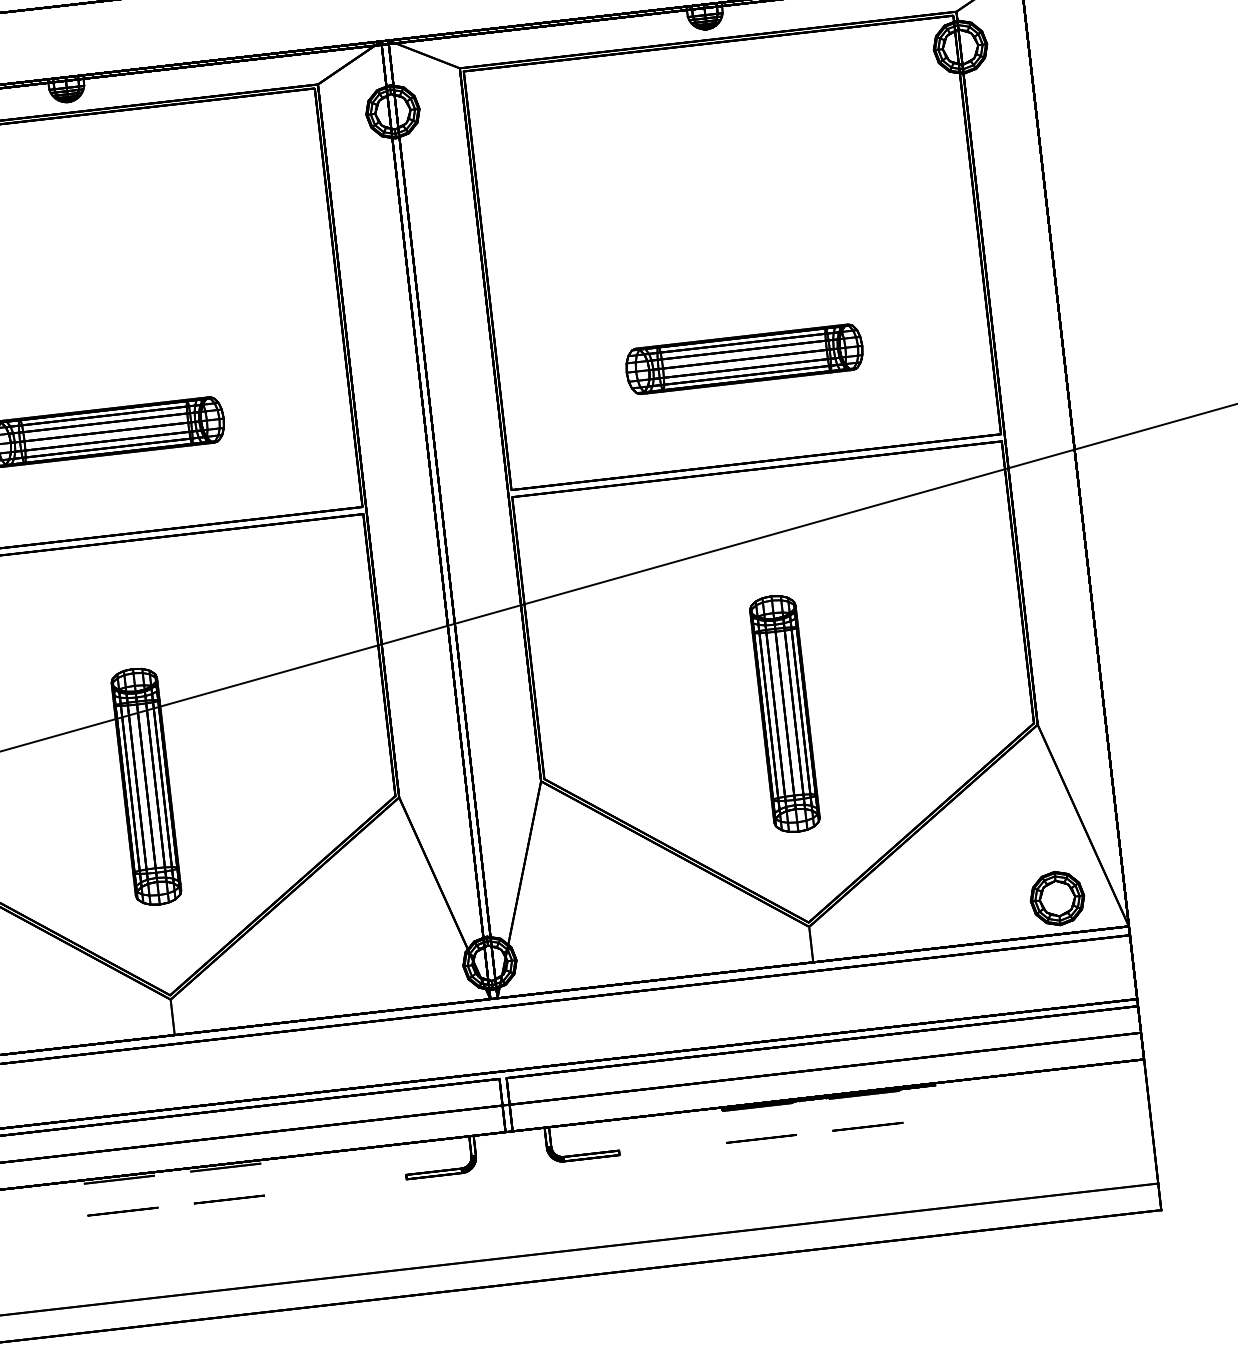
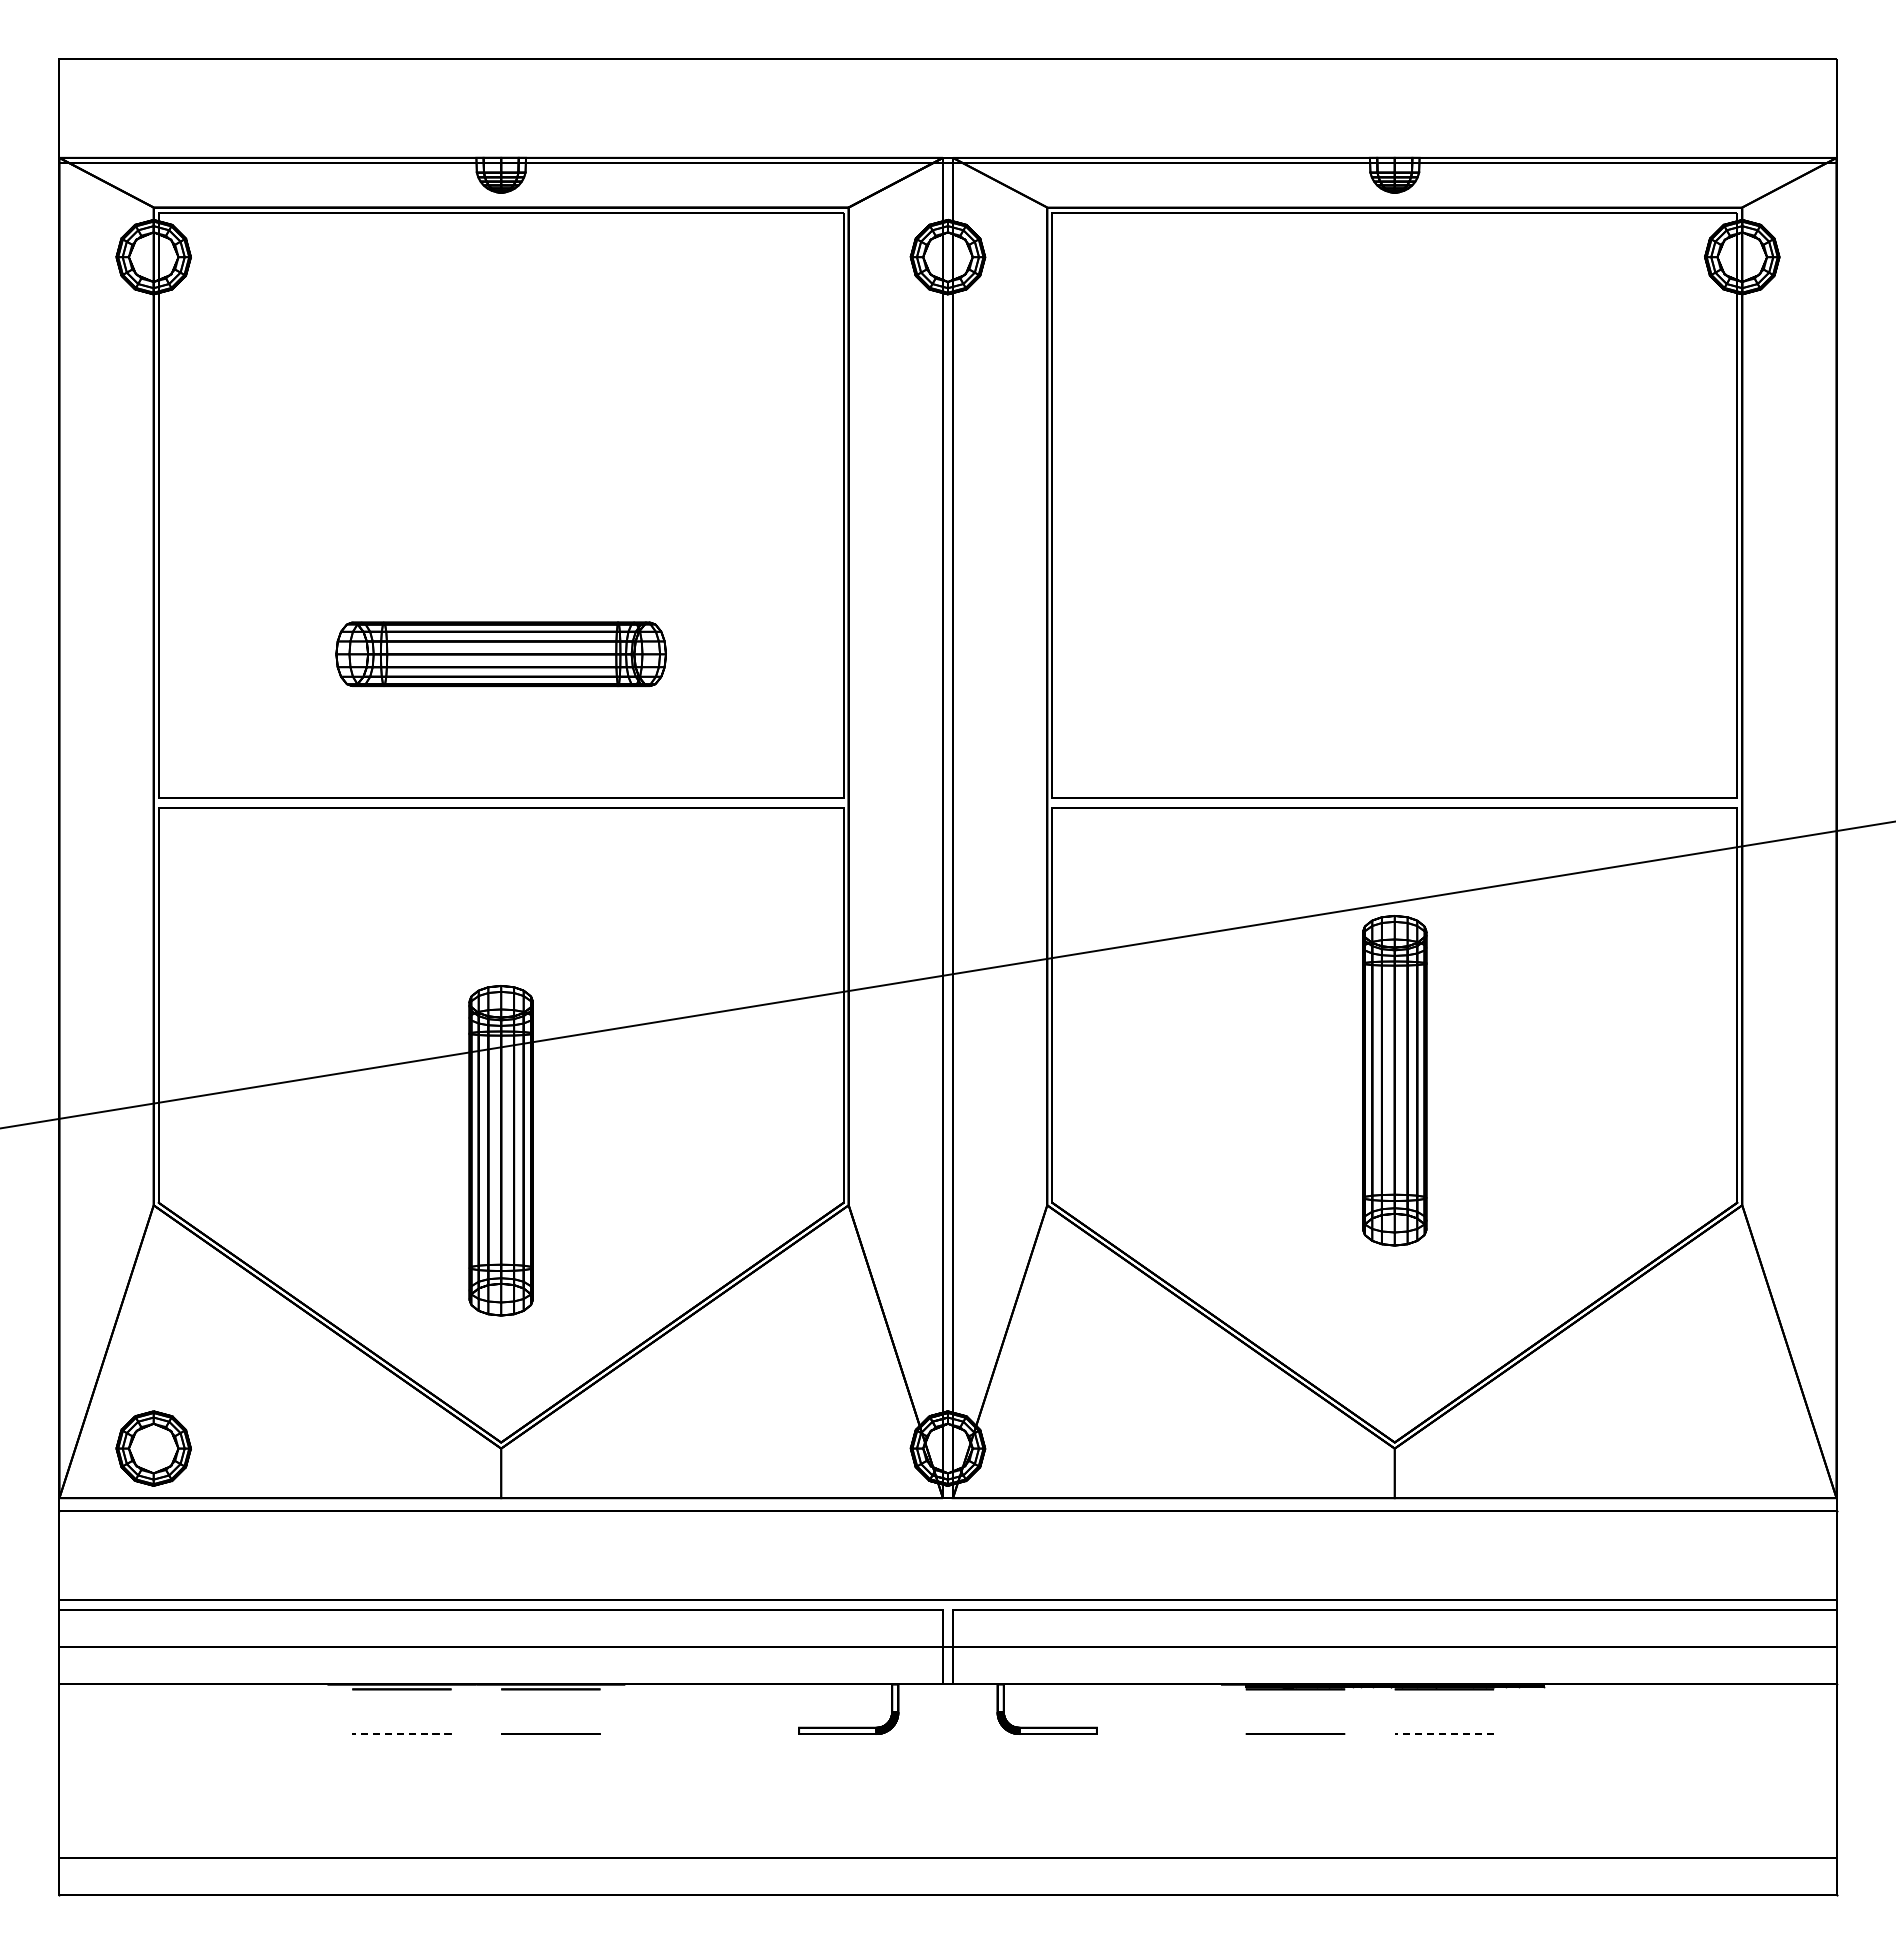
part: (744, 359) -> (1394, 654), removed
part: (784, 713) -> (1394, 1080), moved
part: (1057, 898) -> (1742, 1448), removed
circle: (868, 1127) -> (1444, 1734), solid -> dashed
circle: (122, 1212) -> (401, 1734), solid -> dashed

